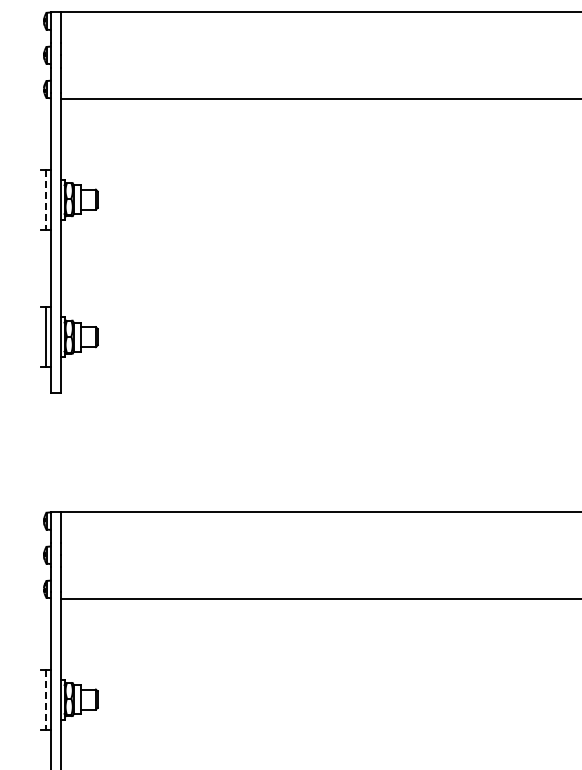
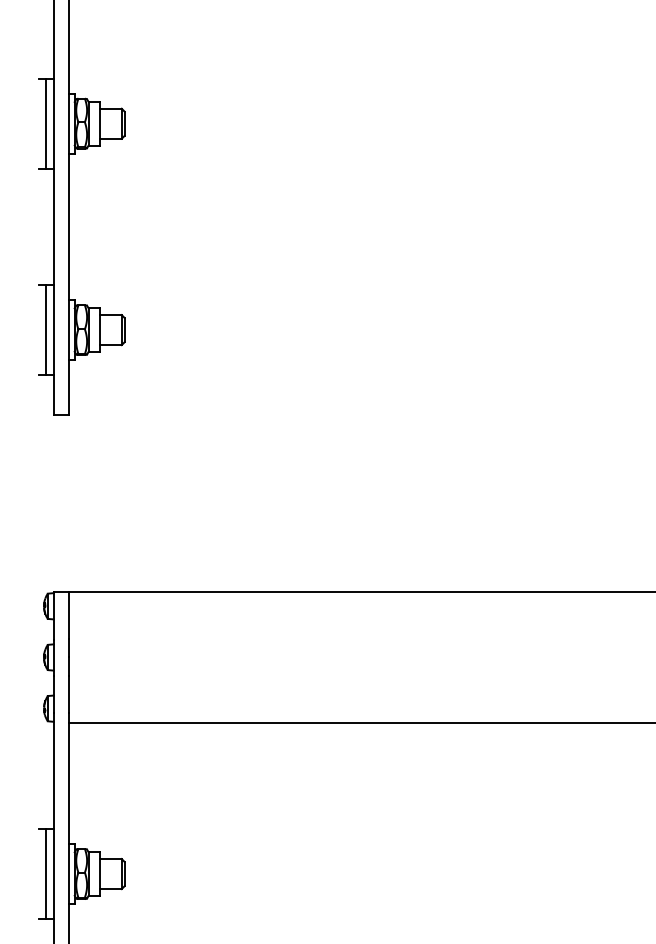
line: (45, 199) -> (46, 123), dashed -> solid
line: (45, 699) -> (46, 873), dashed -> solid

